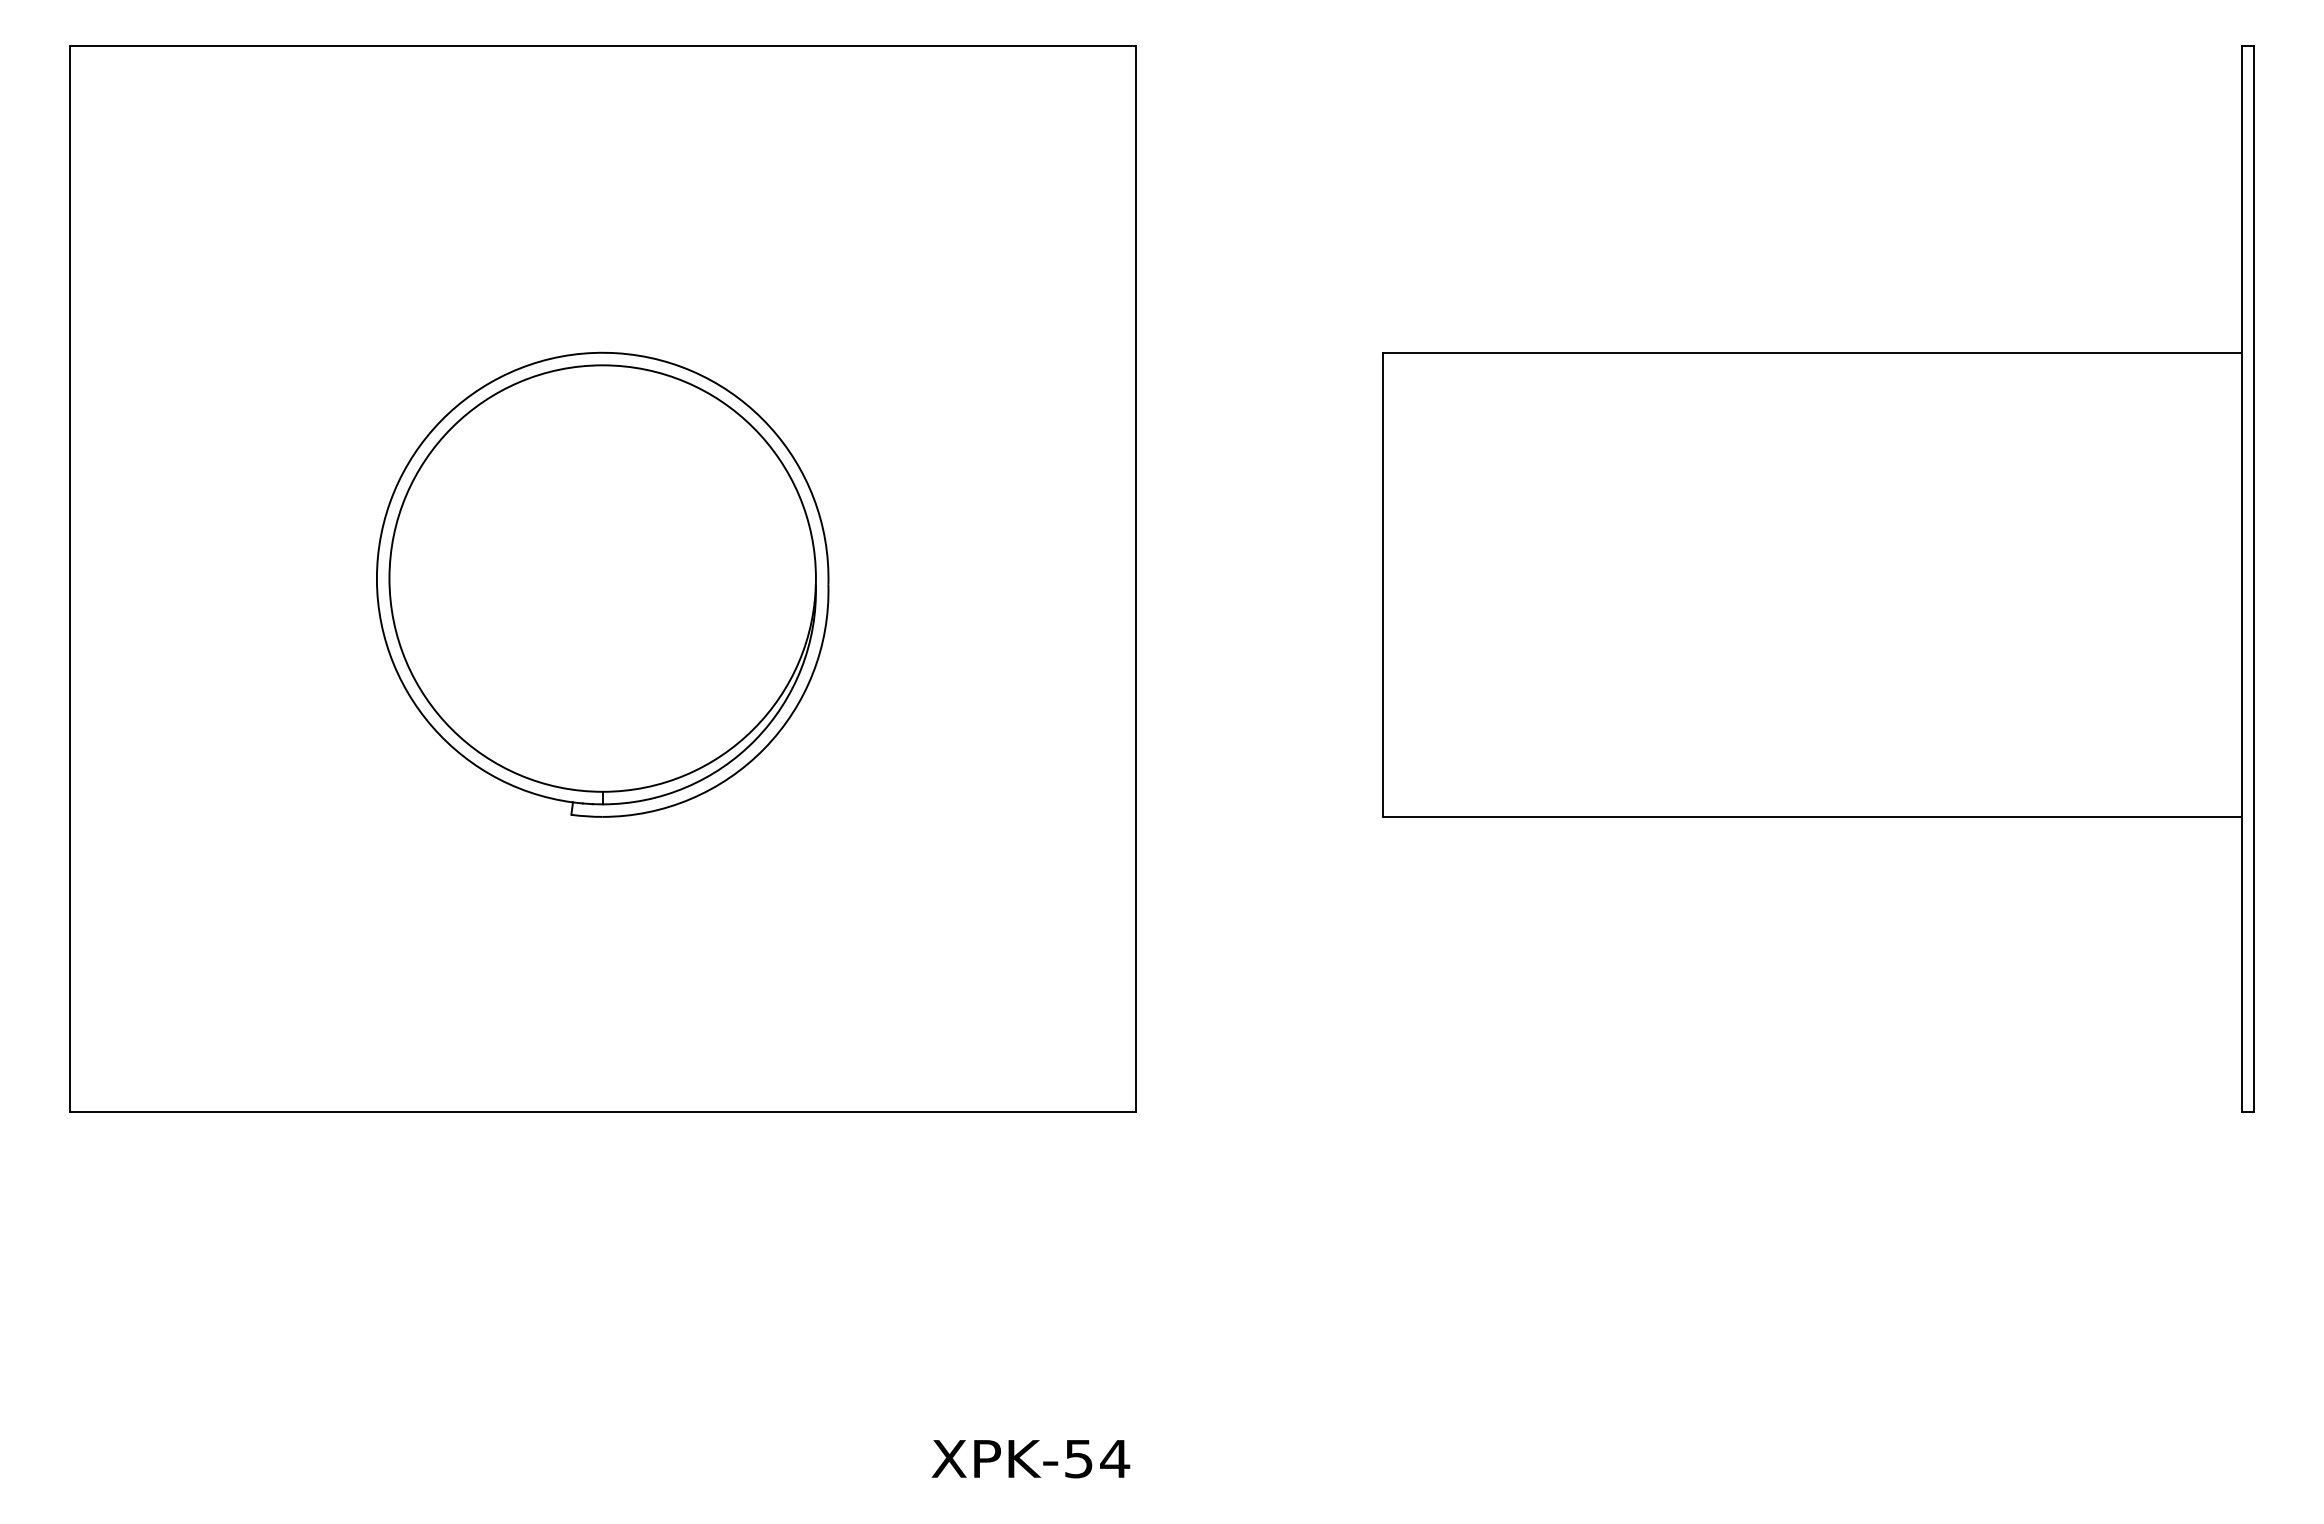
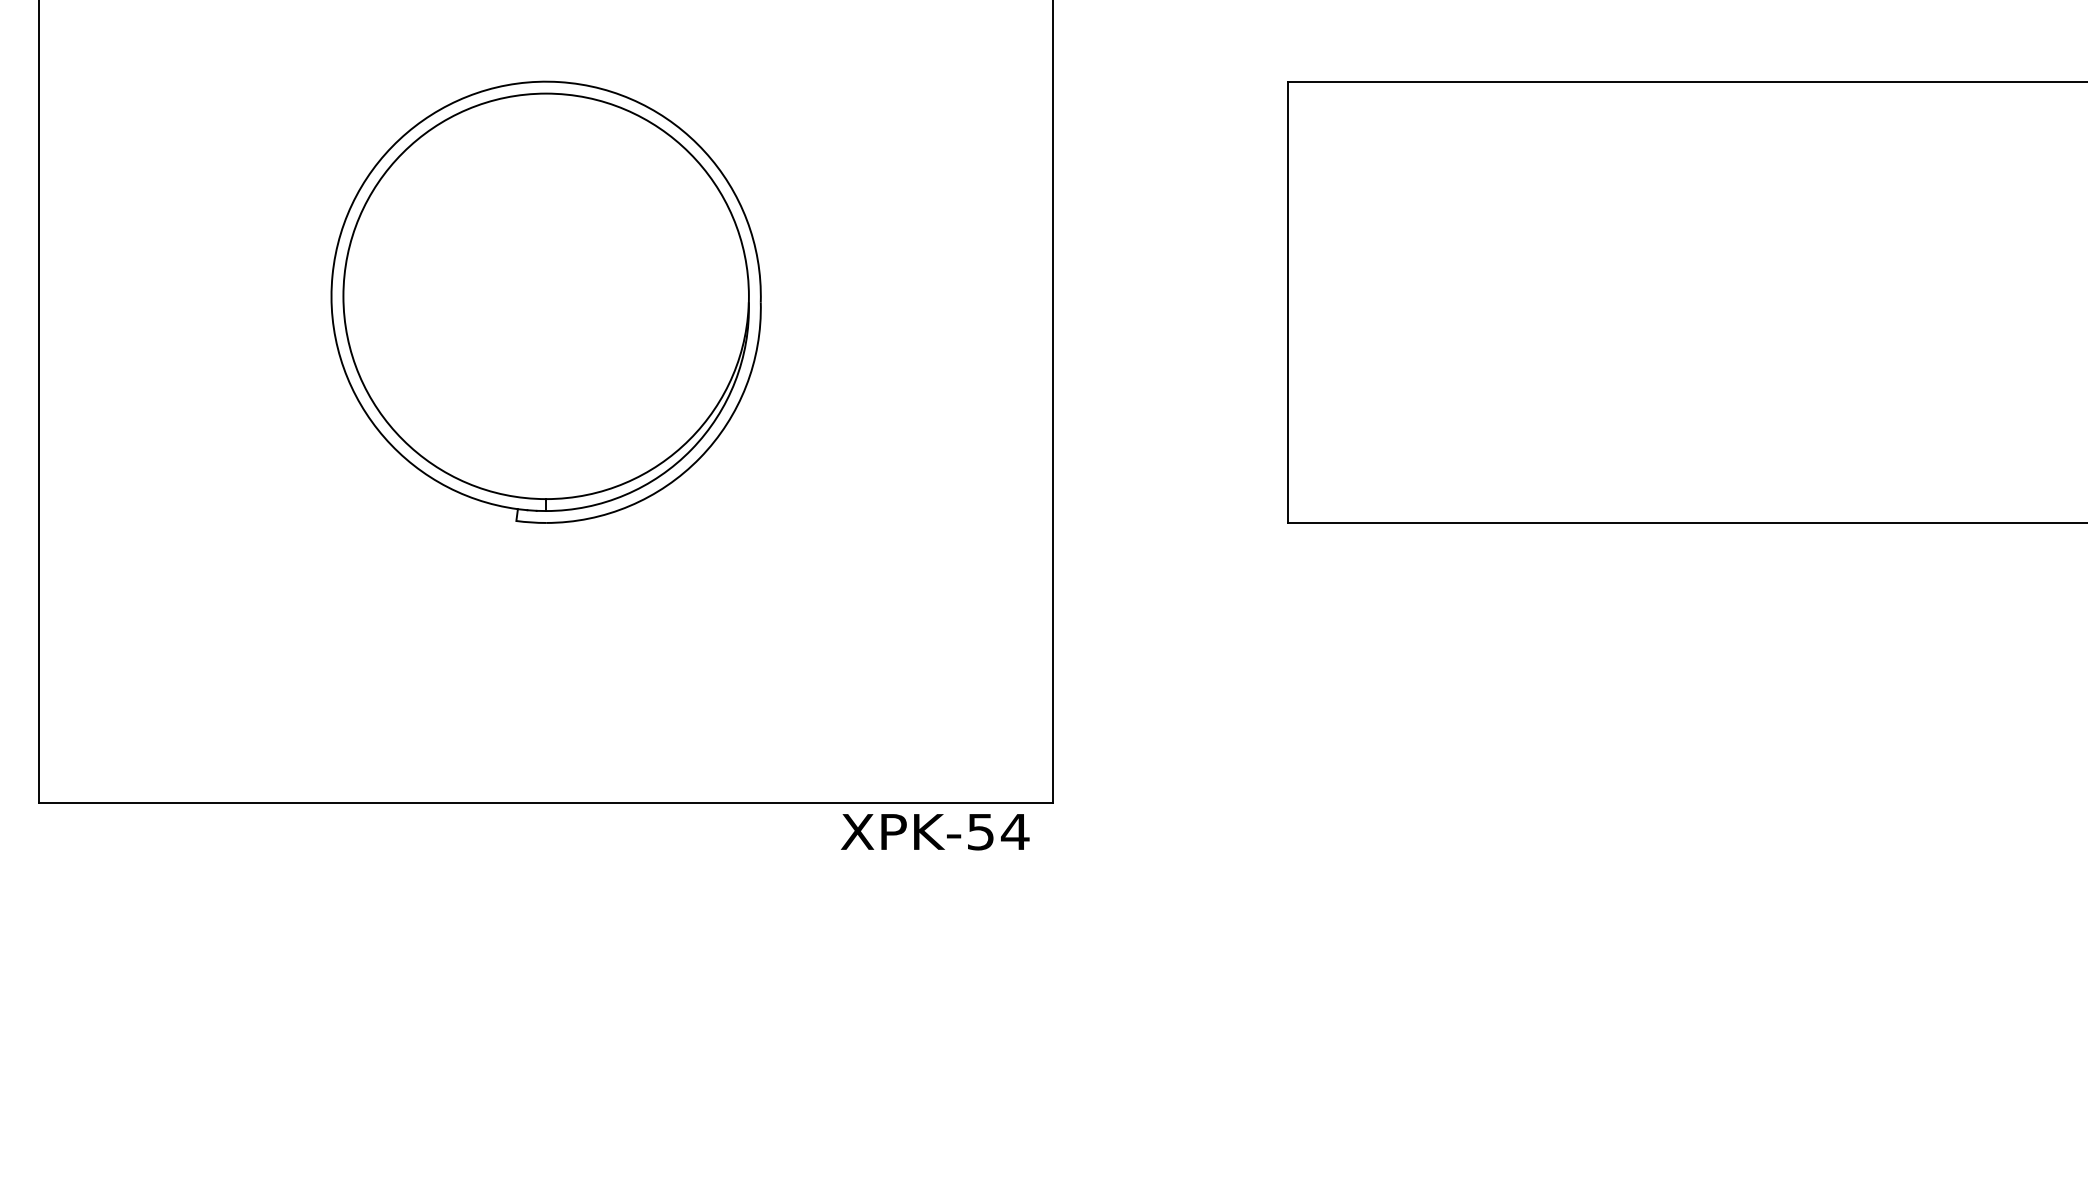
text: (1030, 1459) -> (934, 832), moved

